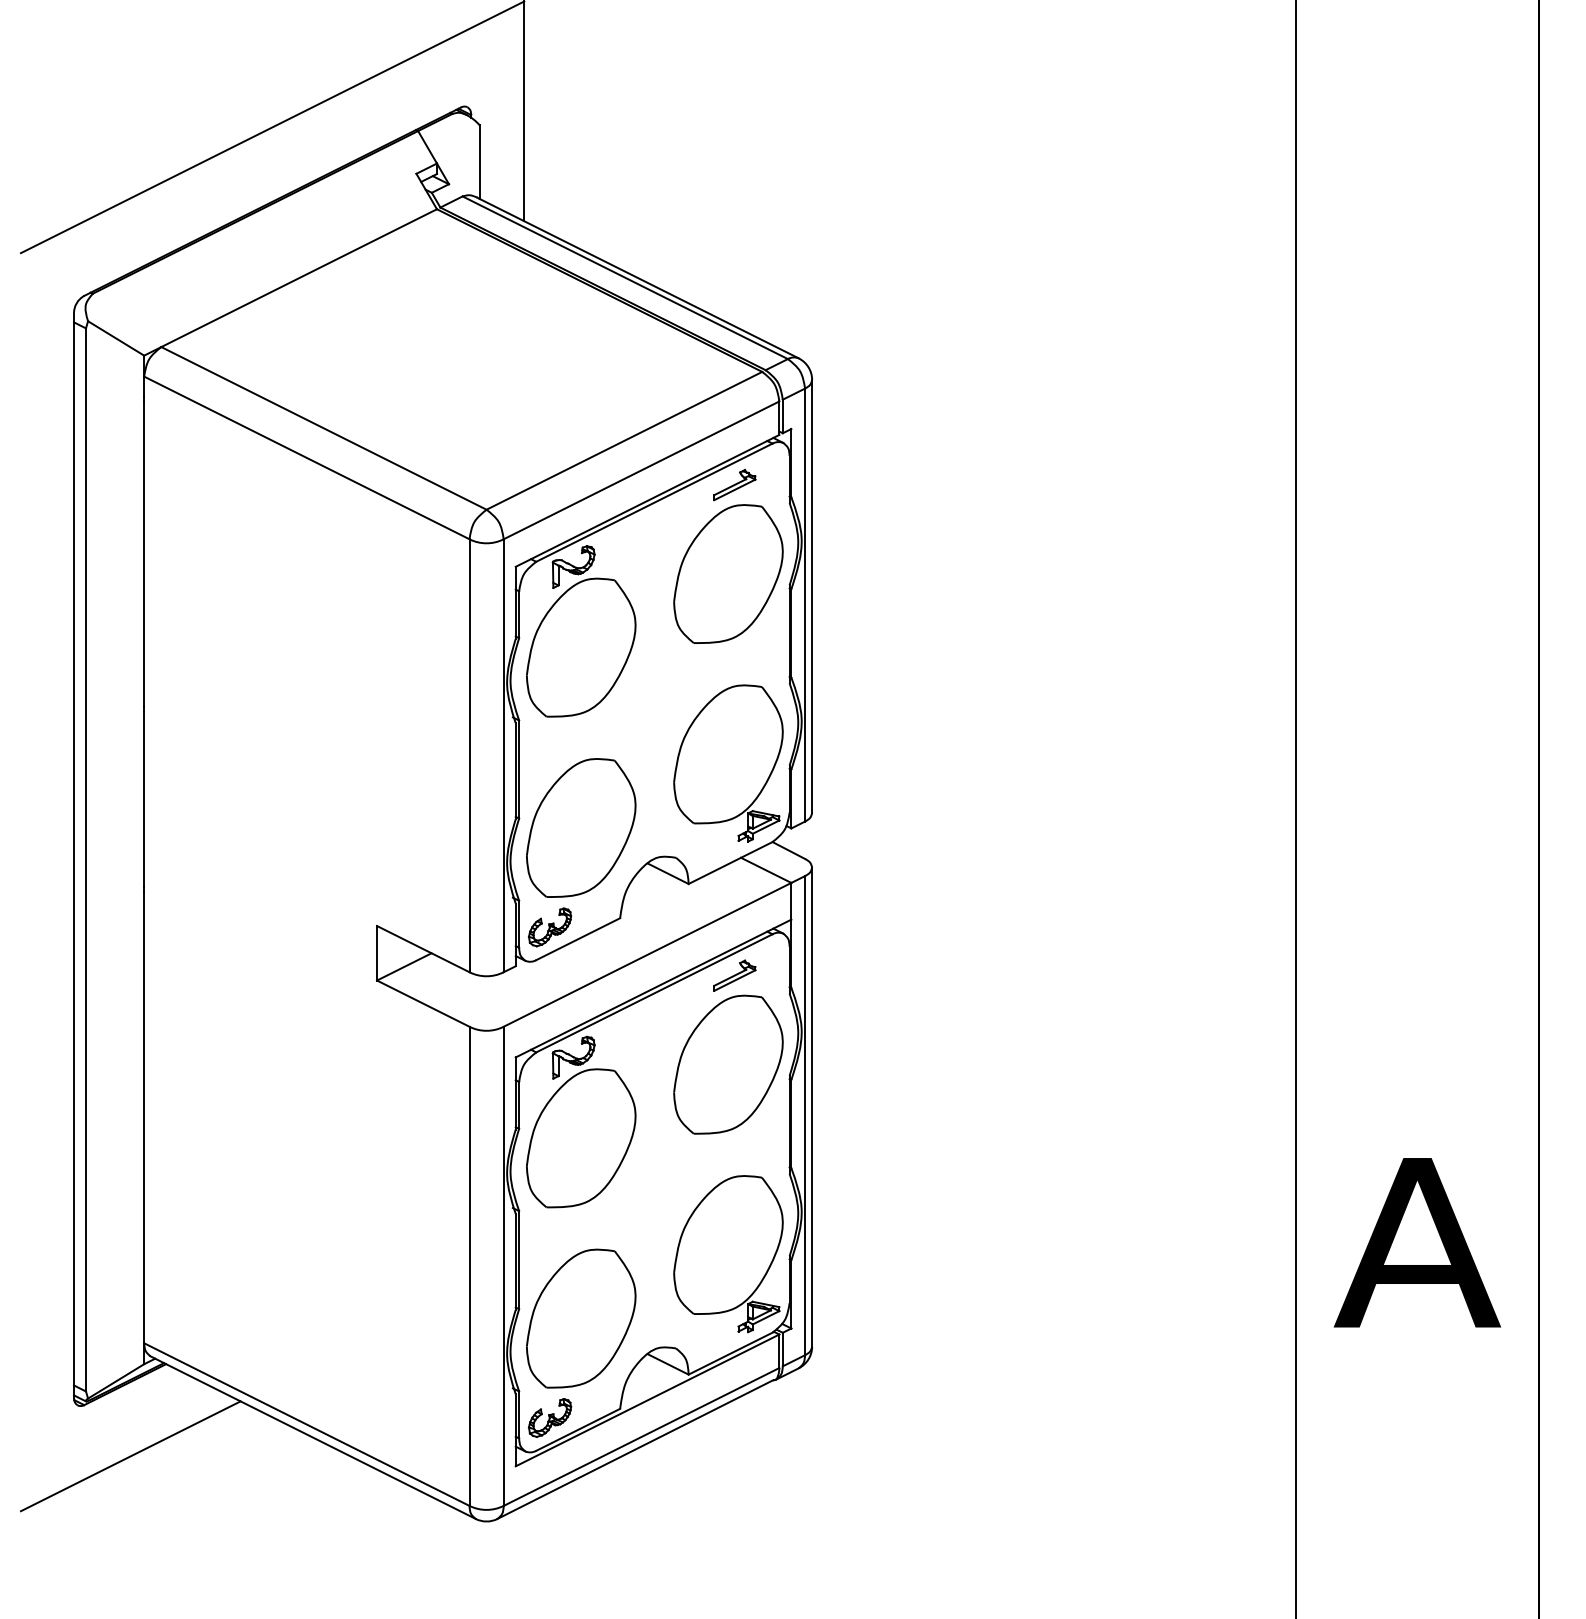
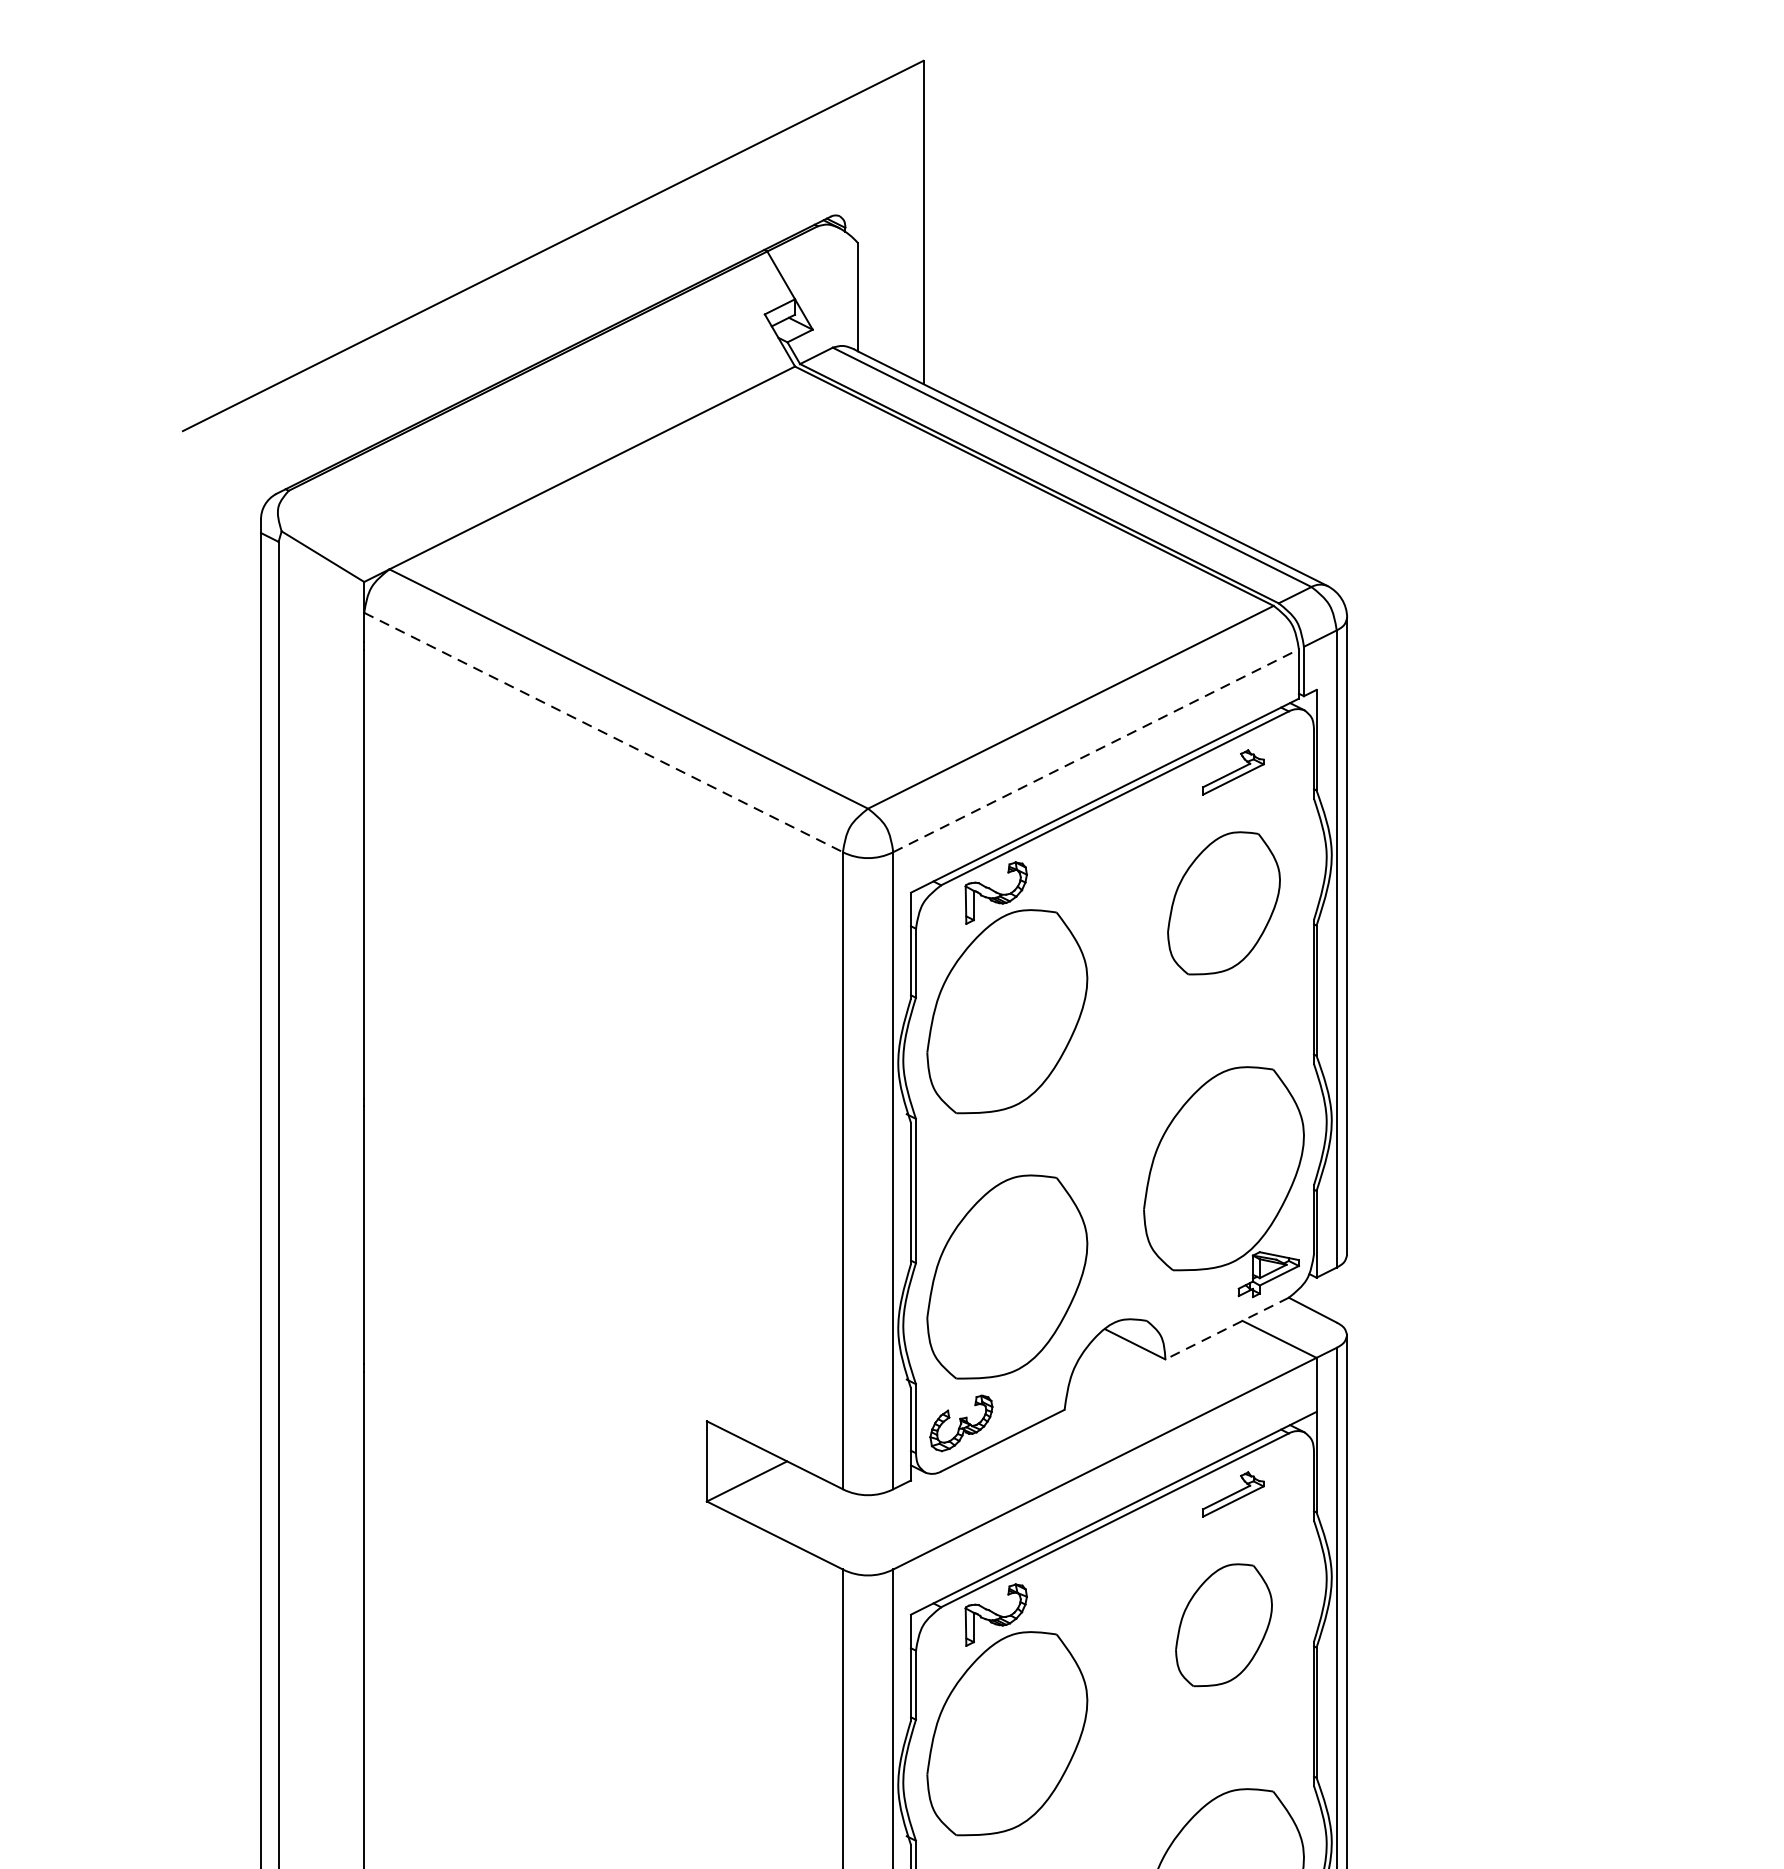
line: (306, 457) -> (603, 731), solid -> dashed
line: (642, 470) -> (1097, 750), solid -> dashed
part: (728, 573) -> (1224, 902), size x0.7
line: (730, 863) -> (1226, 1329), solid -> dashed
part: (728, 1064) -> (1224, 1625), size x0.6

